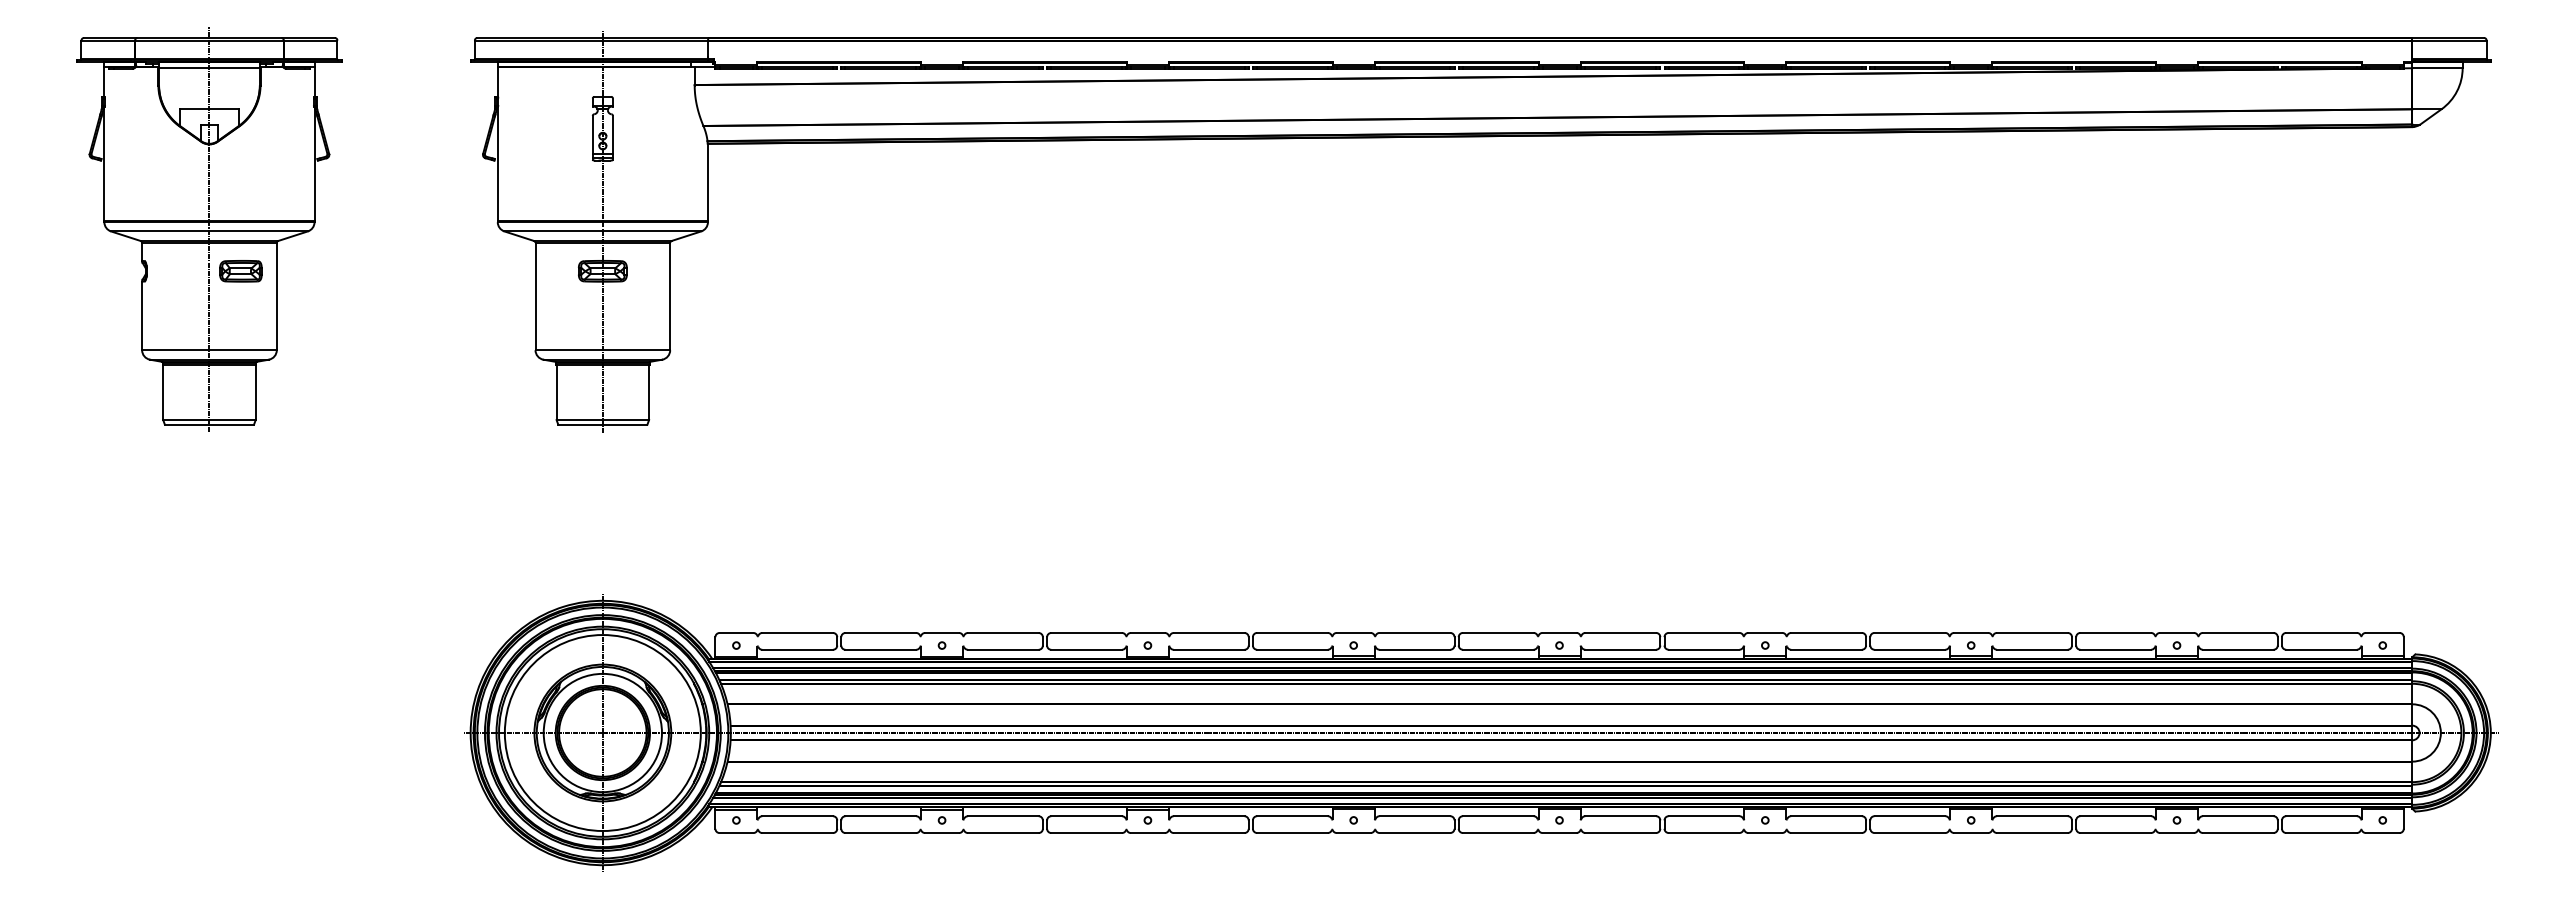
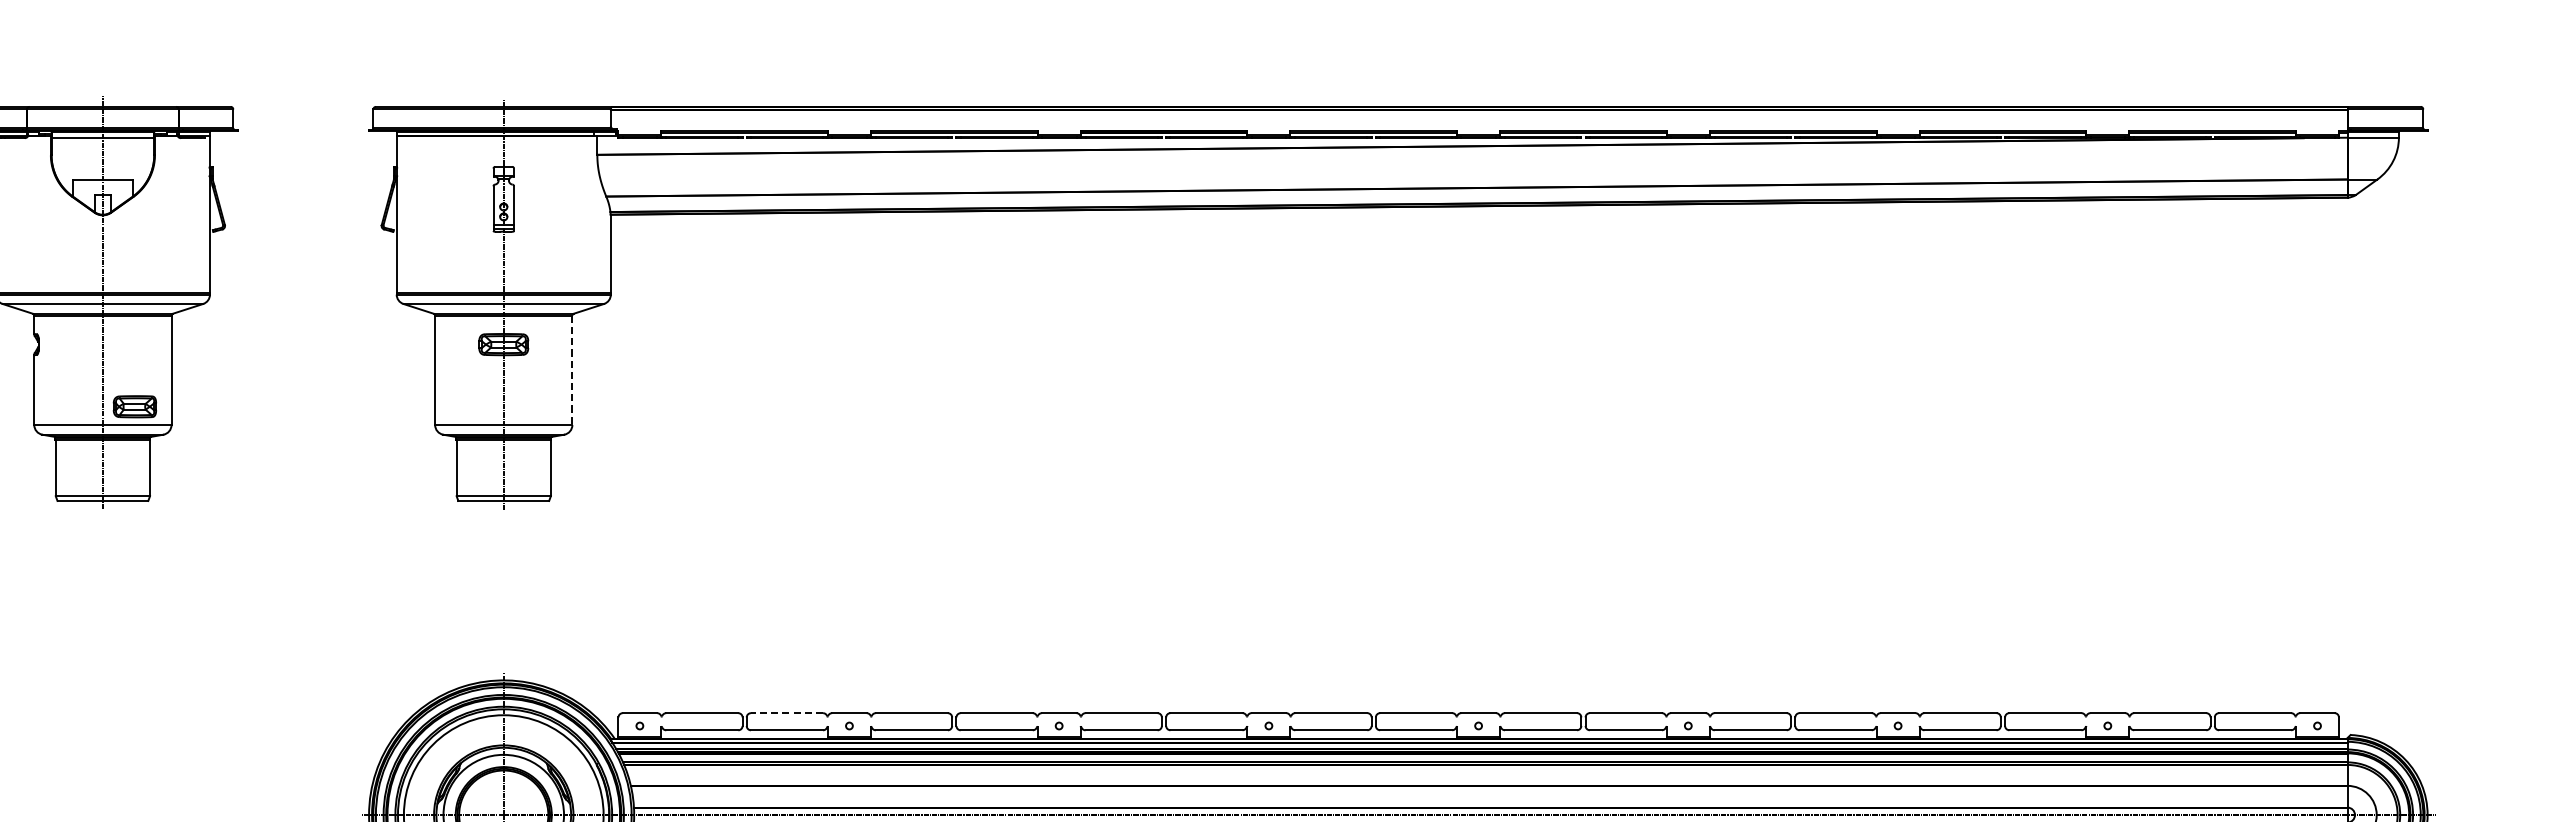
part: (240, 271) -> (134, 406), moved
line: (670, 296) -> (572, 370), solid -> dashed
line: (880, 632) -> (786, 712), solid -> dashed

